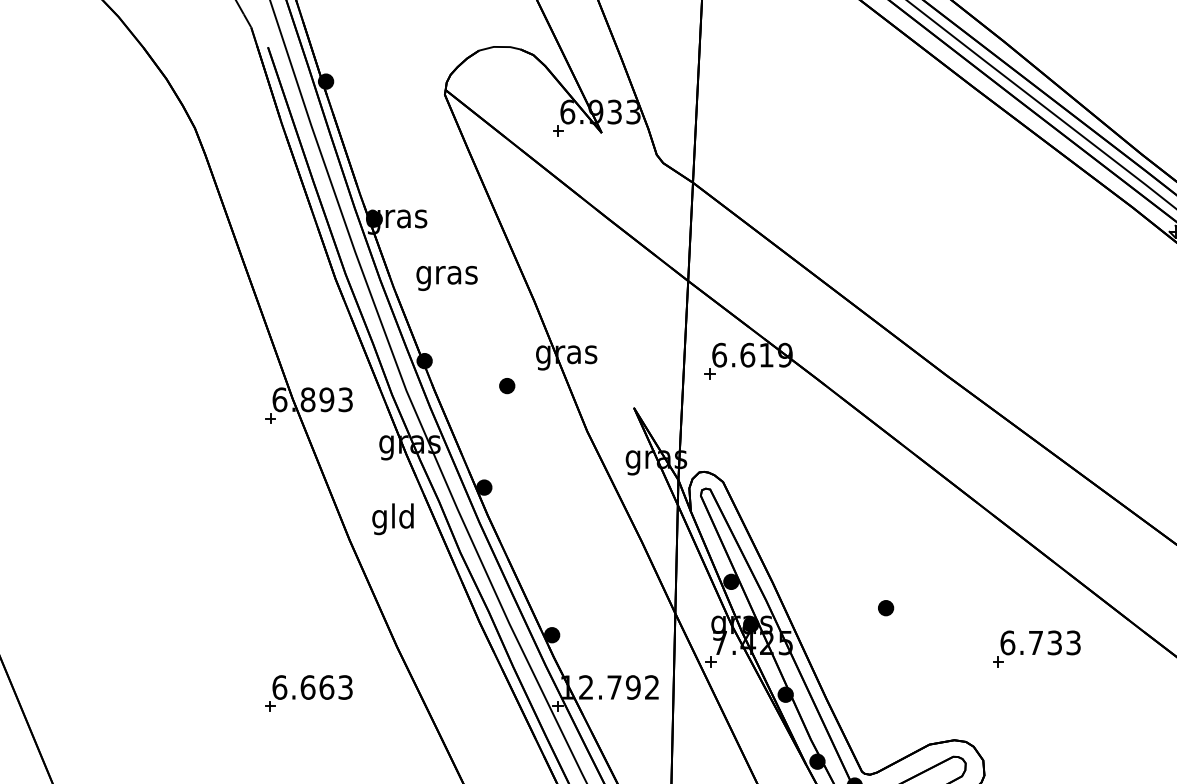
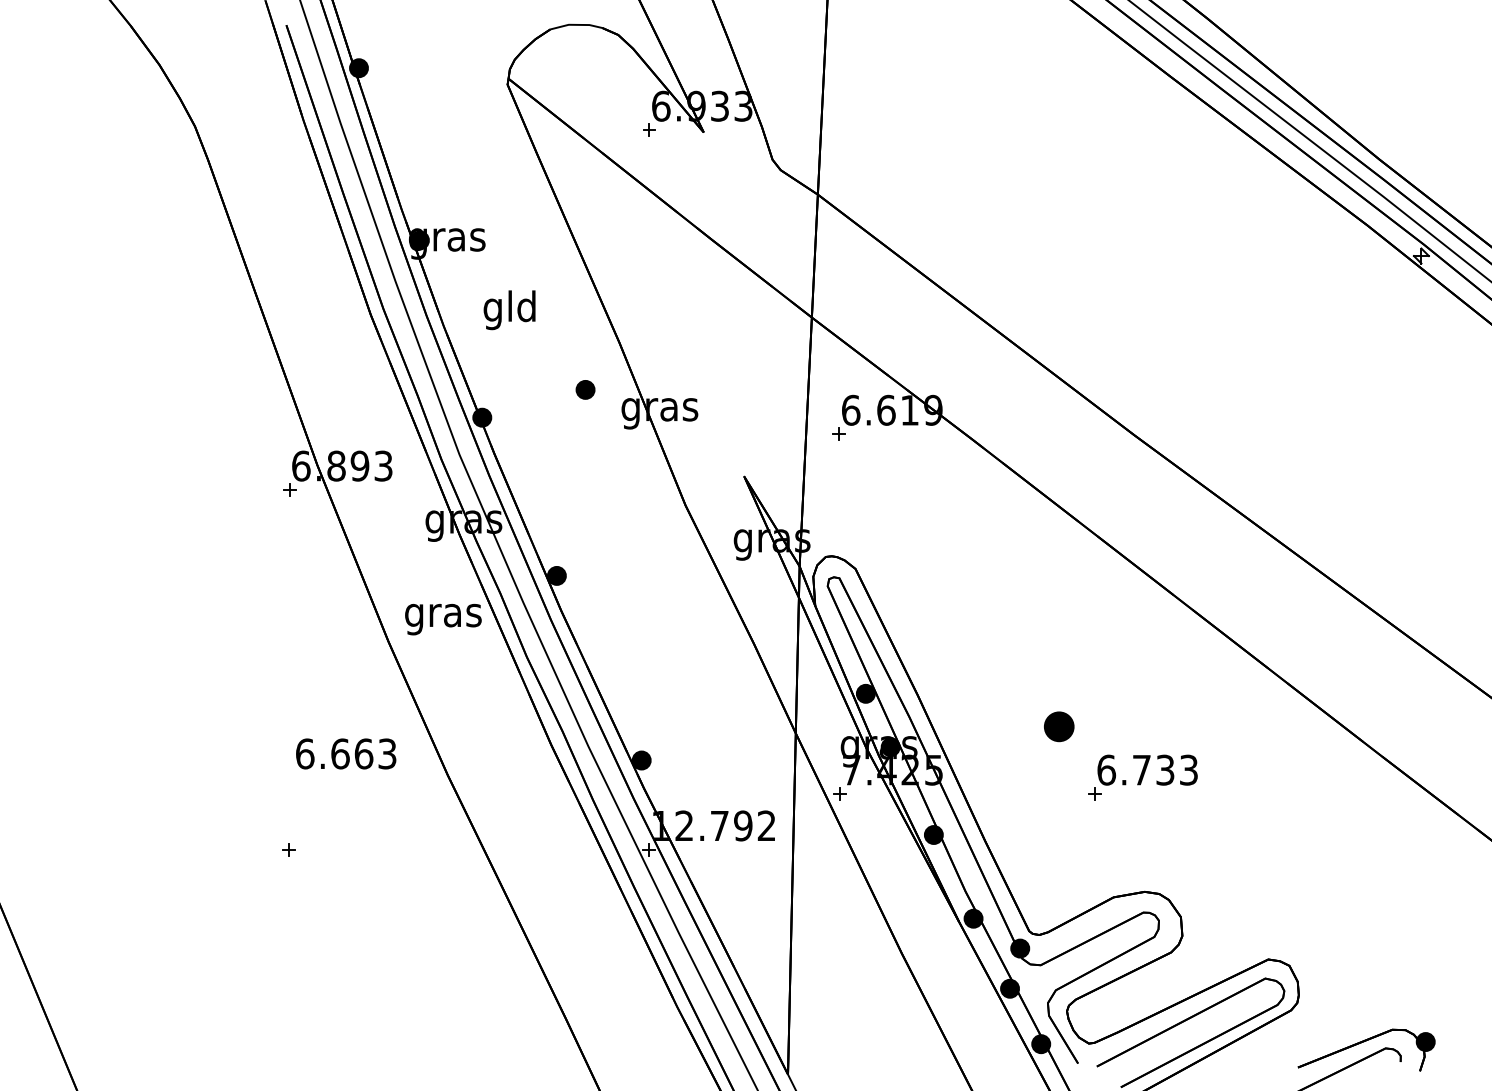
text: (447, 275) -> (510, 310), gras -> gld
part: (507, 385) -> (585, 389), moved
text: (393, 519) -> (443, 615), gld -> gras
part: (886, 608) -> (1059, 726), size x1.6
part: (1036, 648) -> (1142, 777), moved
text: (312, 687) -> (346, 753), moved

